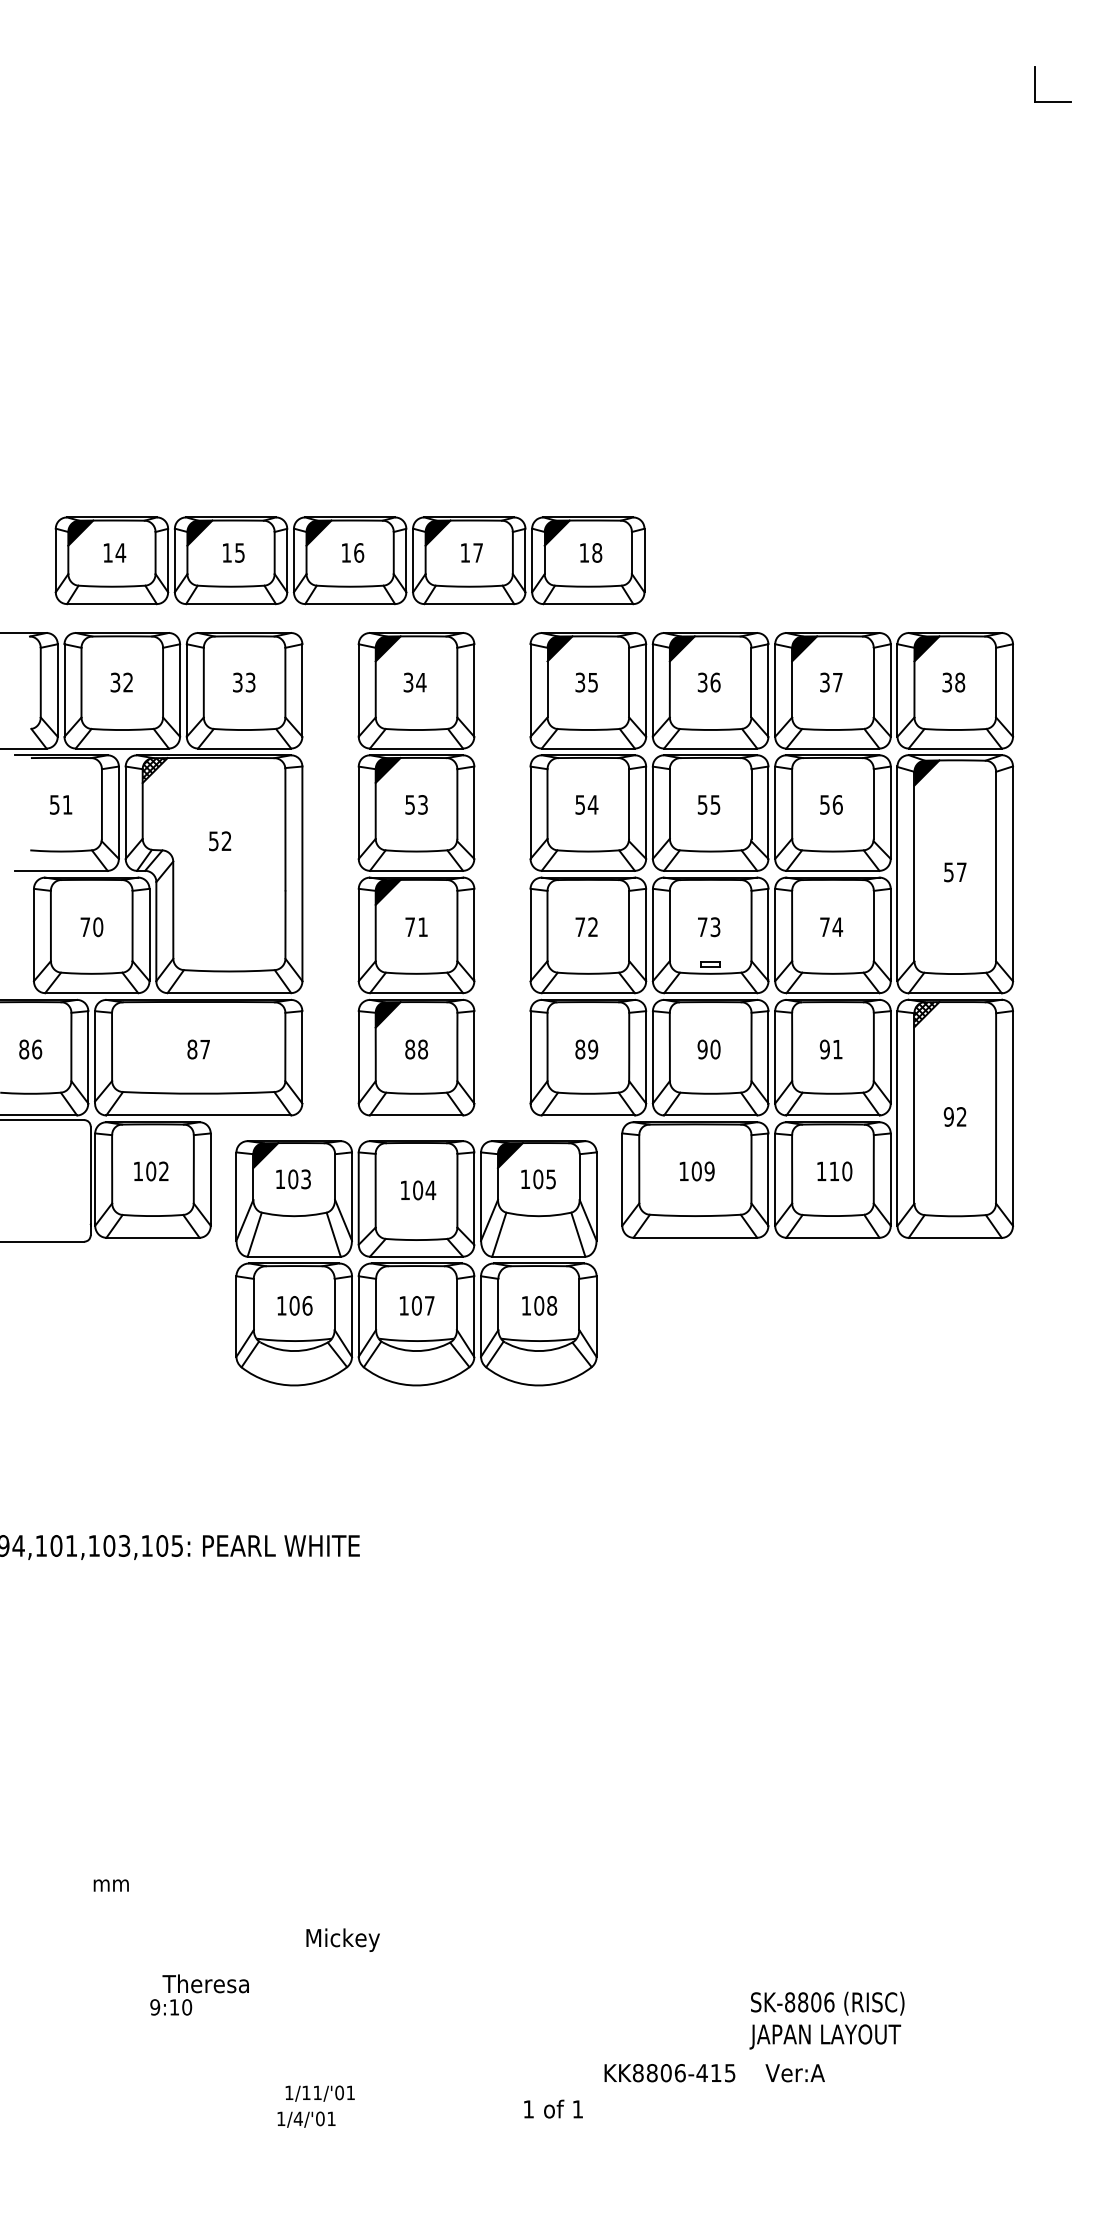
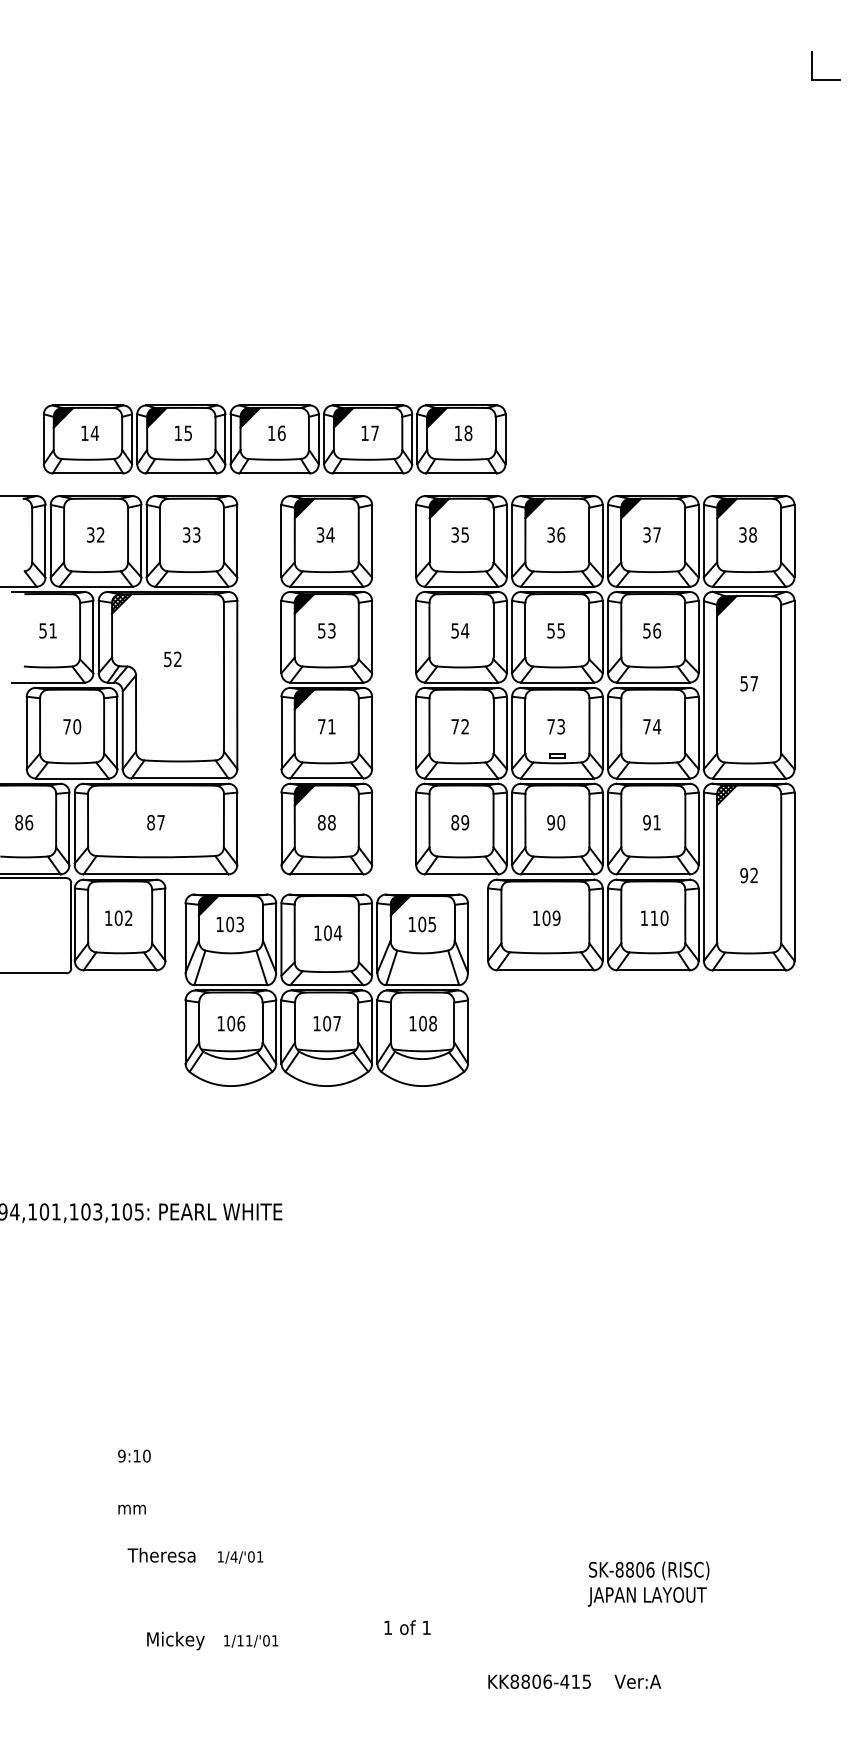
text: (110, 1885) -> (131, 1509), moved
text: (342, 1939) -> (175, 1640), moved
text: (171, 2007) -> (134, 1456), moved
text: (714, 2073) -> (574, 1682), moved
text: (553, 2108) -> (407, 1627), moved
text: (306, 2119) -> (240, 1557), moved

